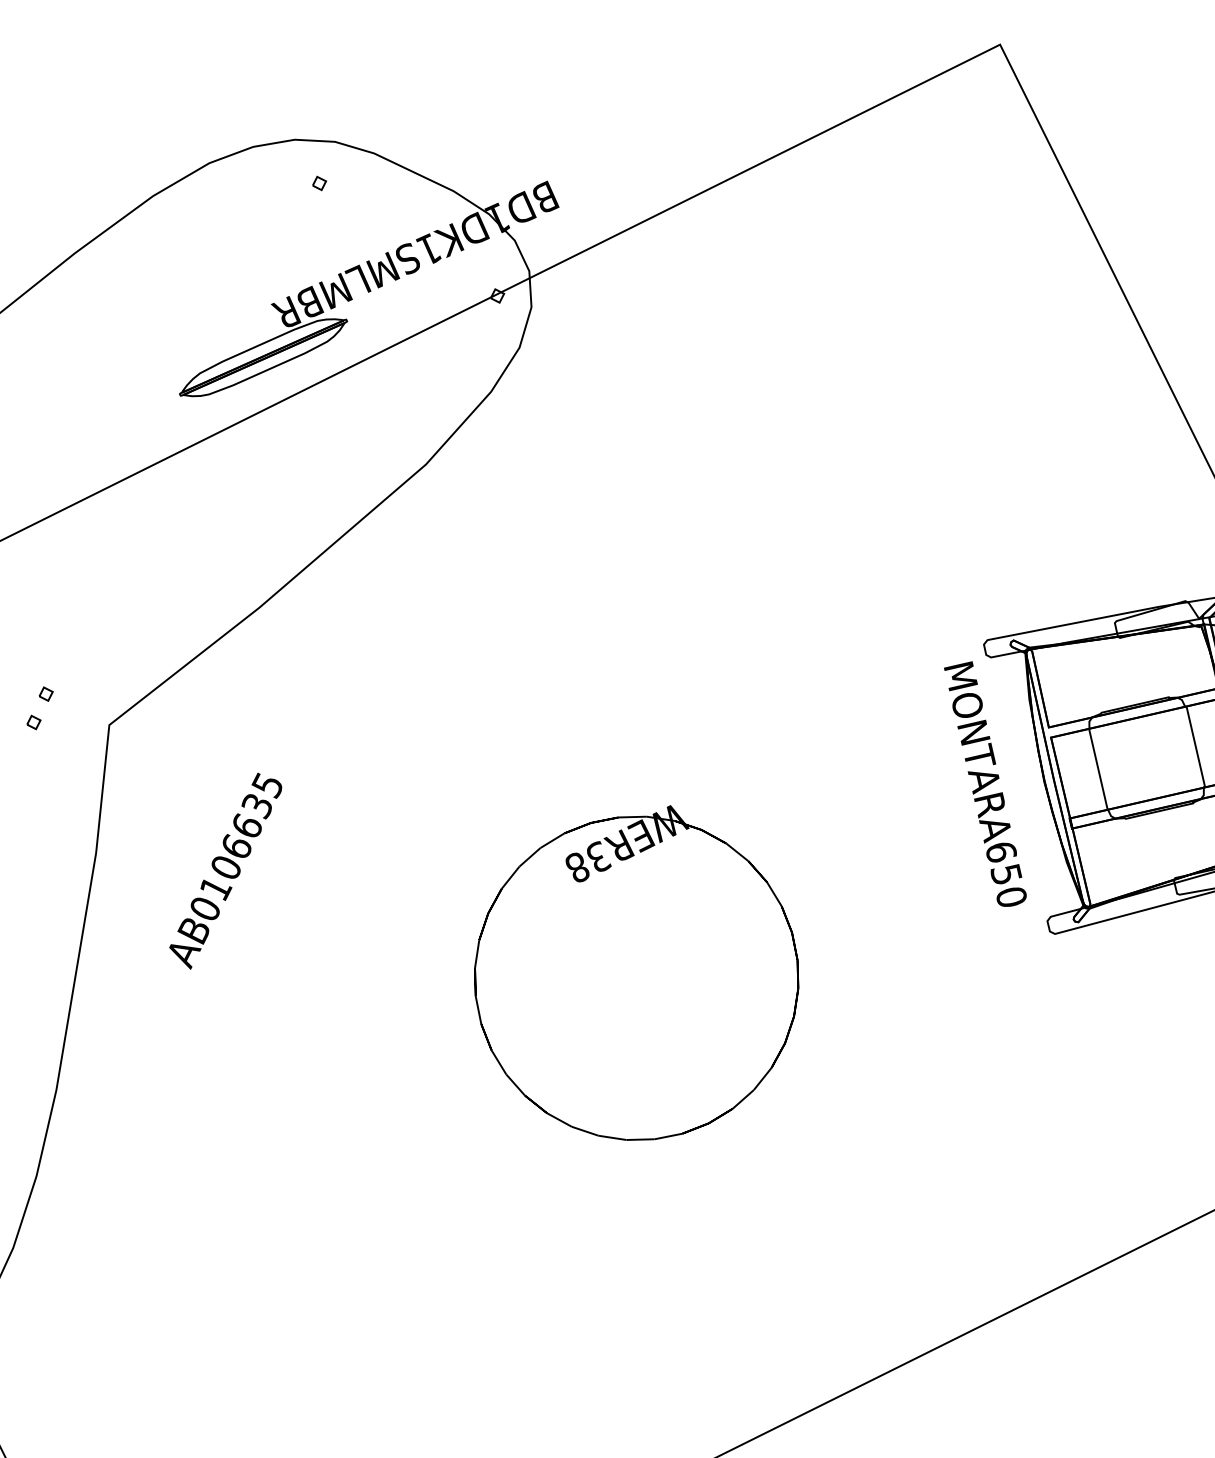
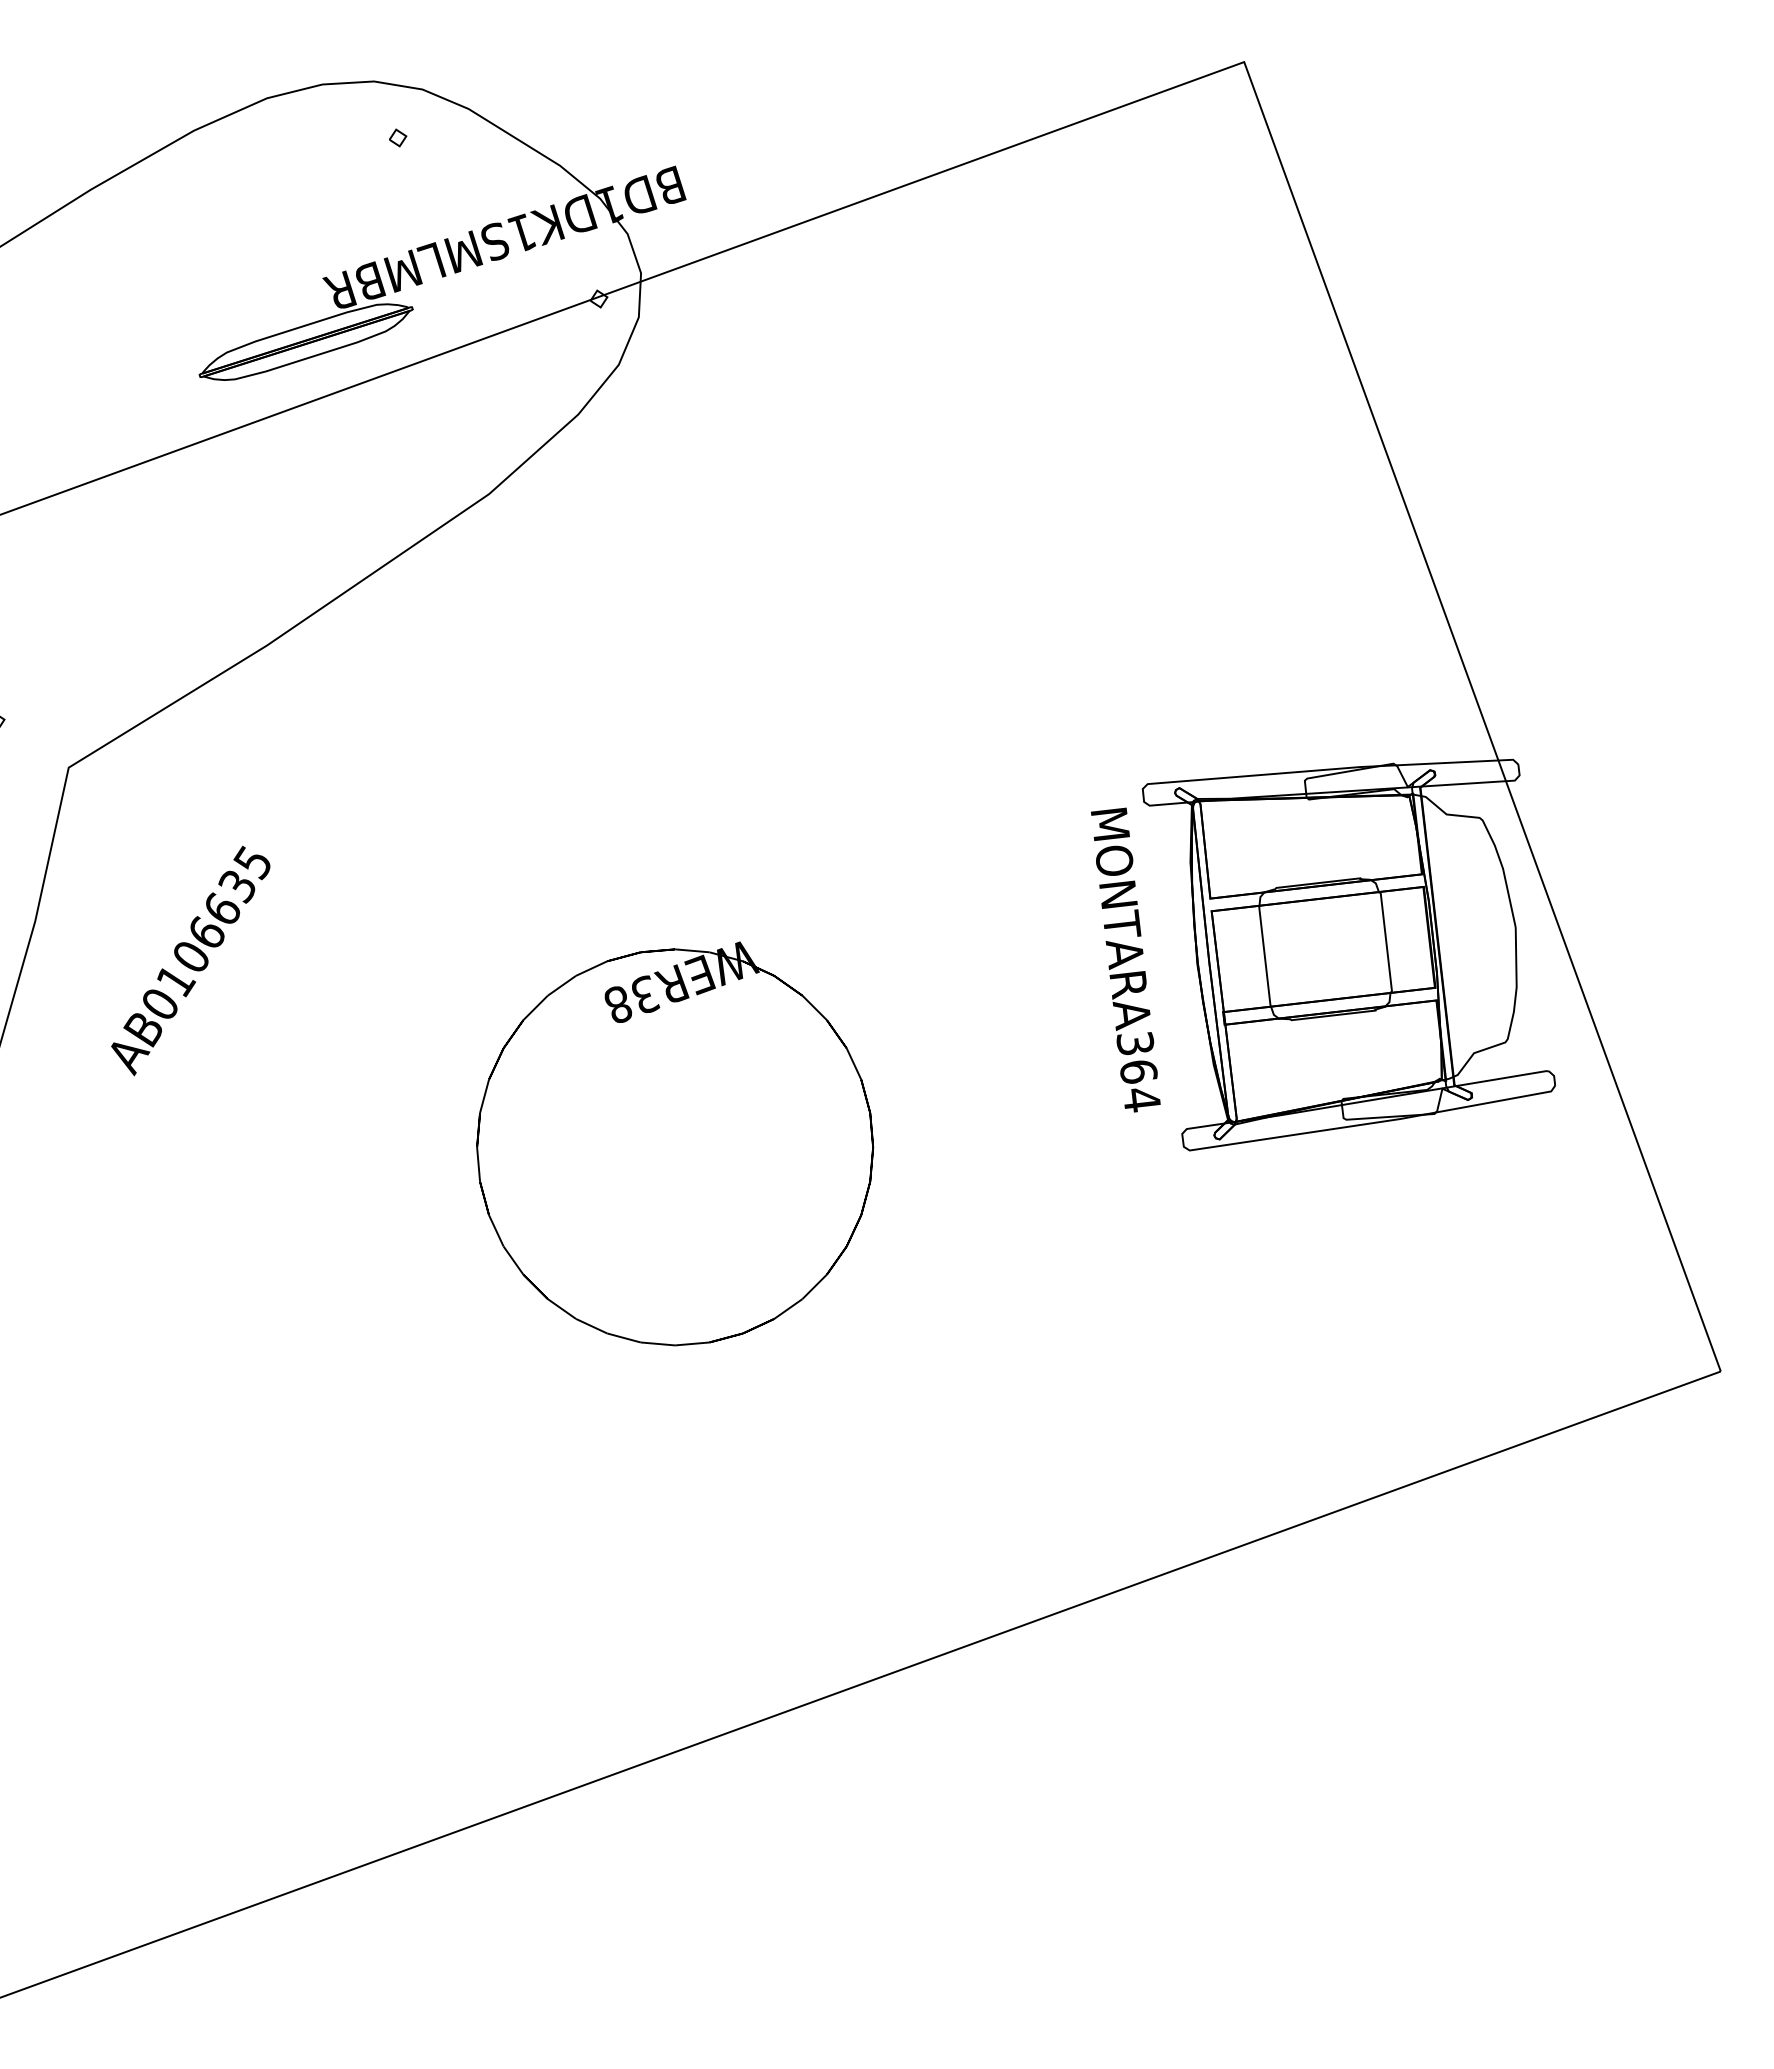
text: (1006, 875) -> (1138, 1072), MONTARA650 -> MONTARA364

